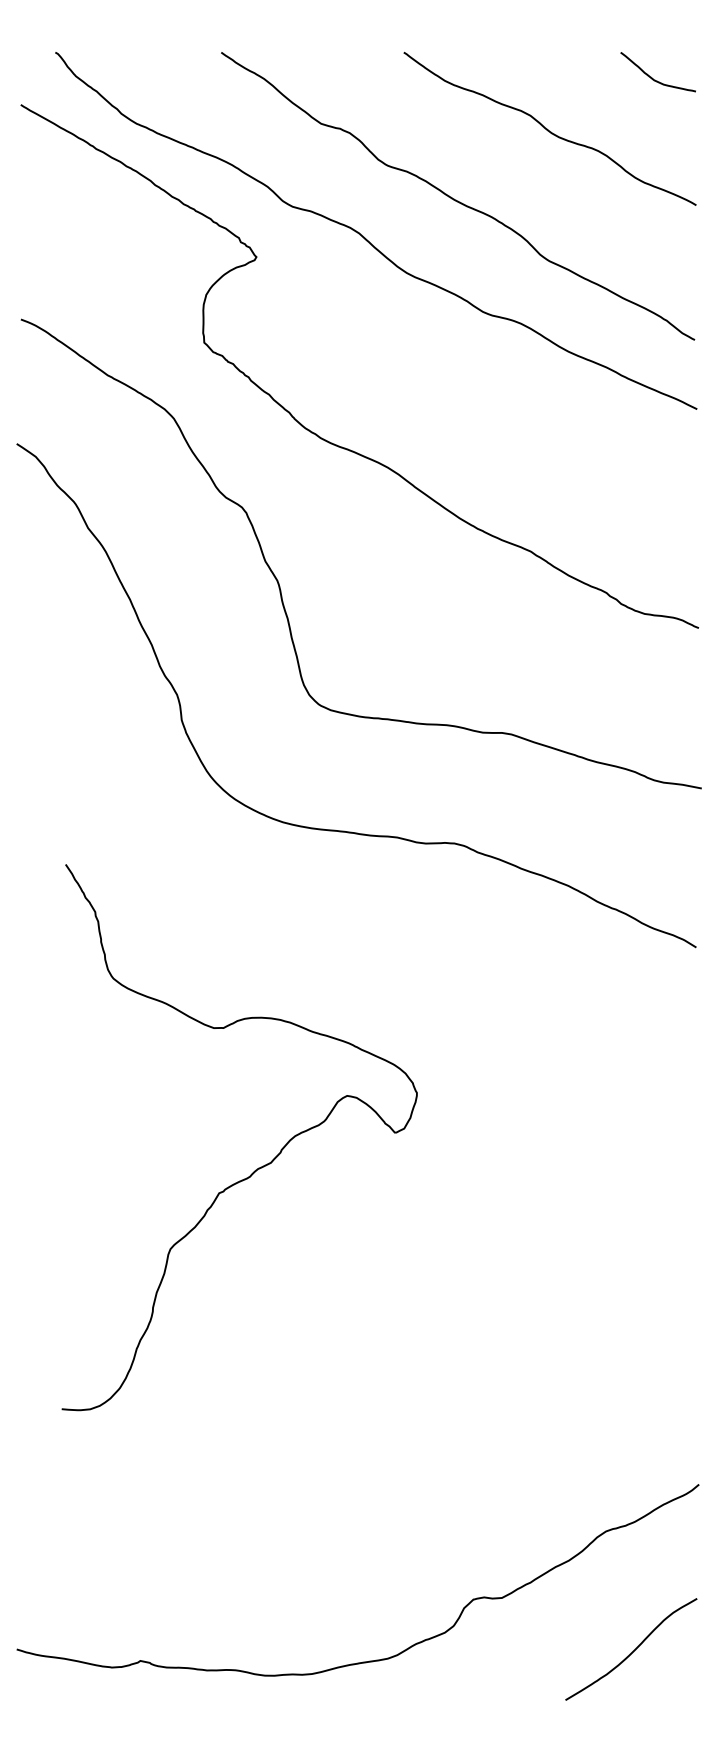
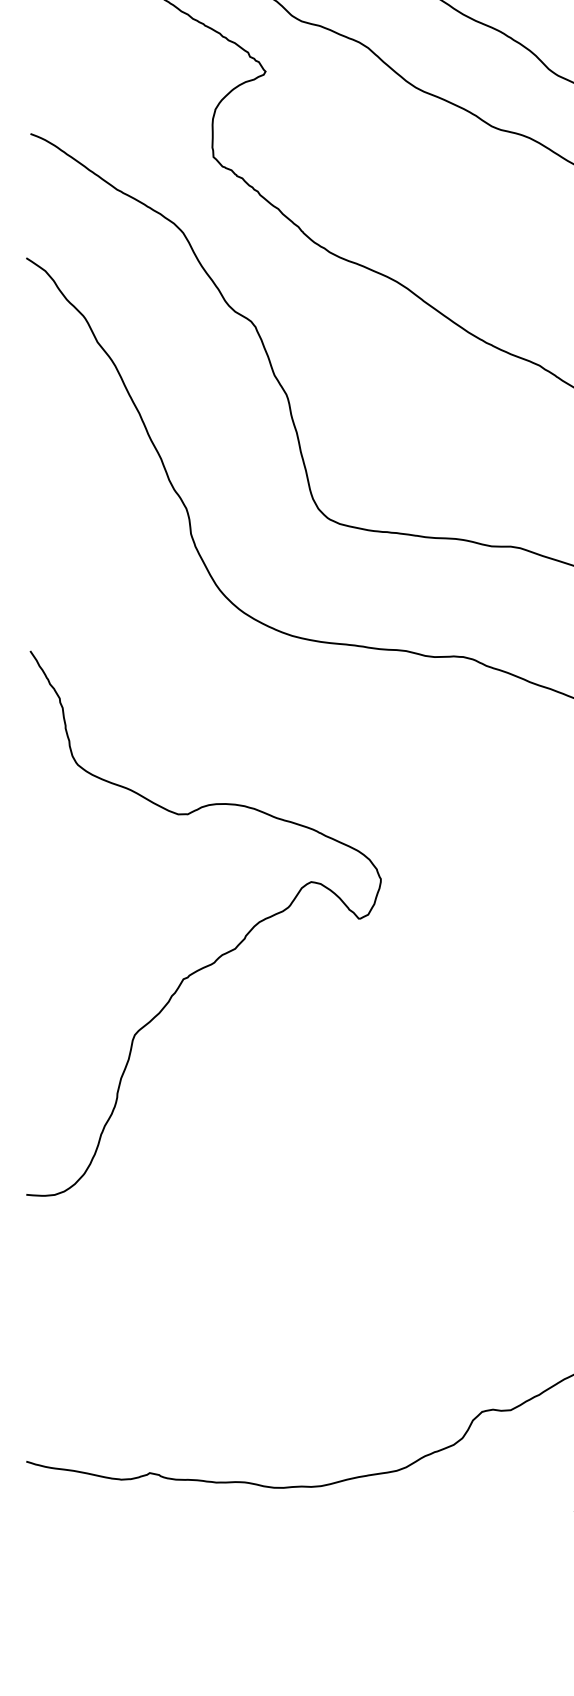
curve: (258, 1167) -> (222, 953), moved

